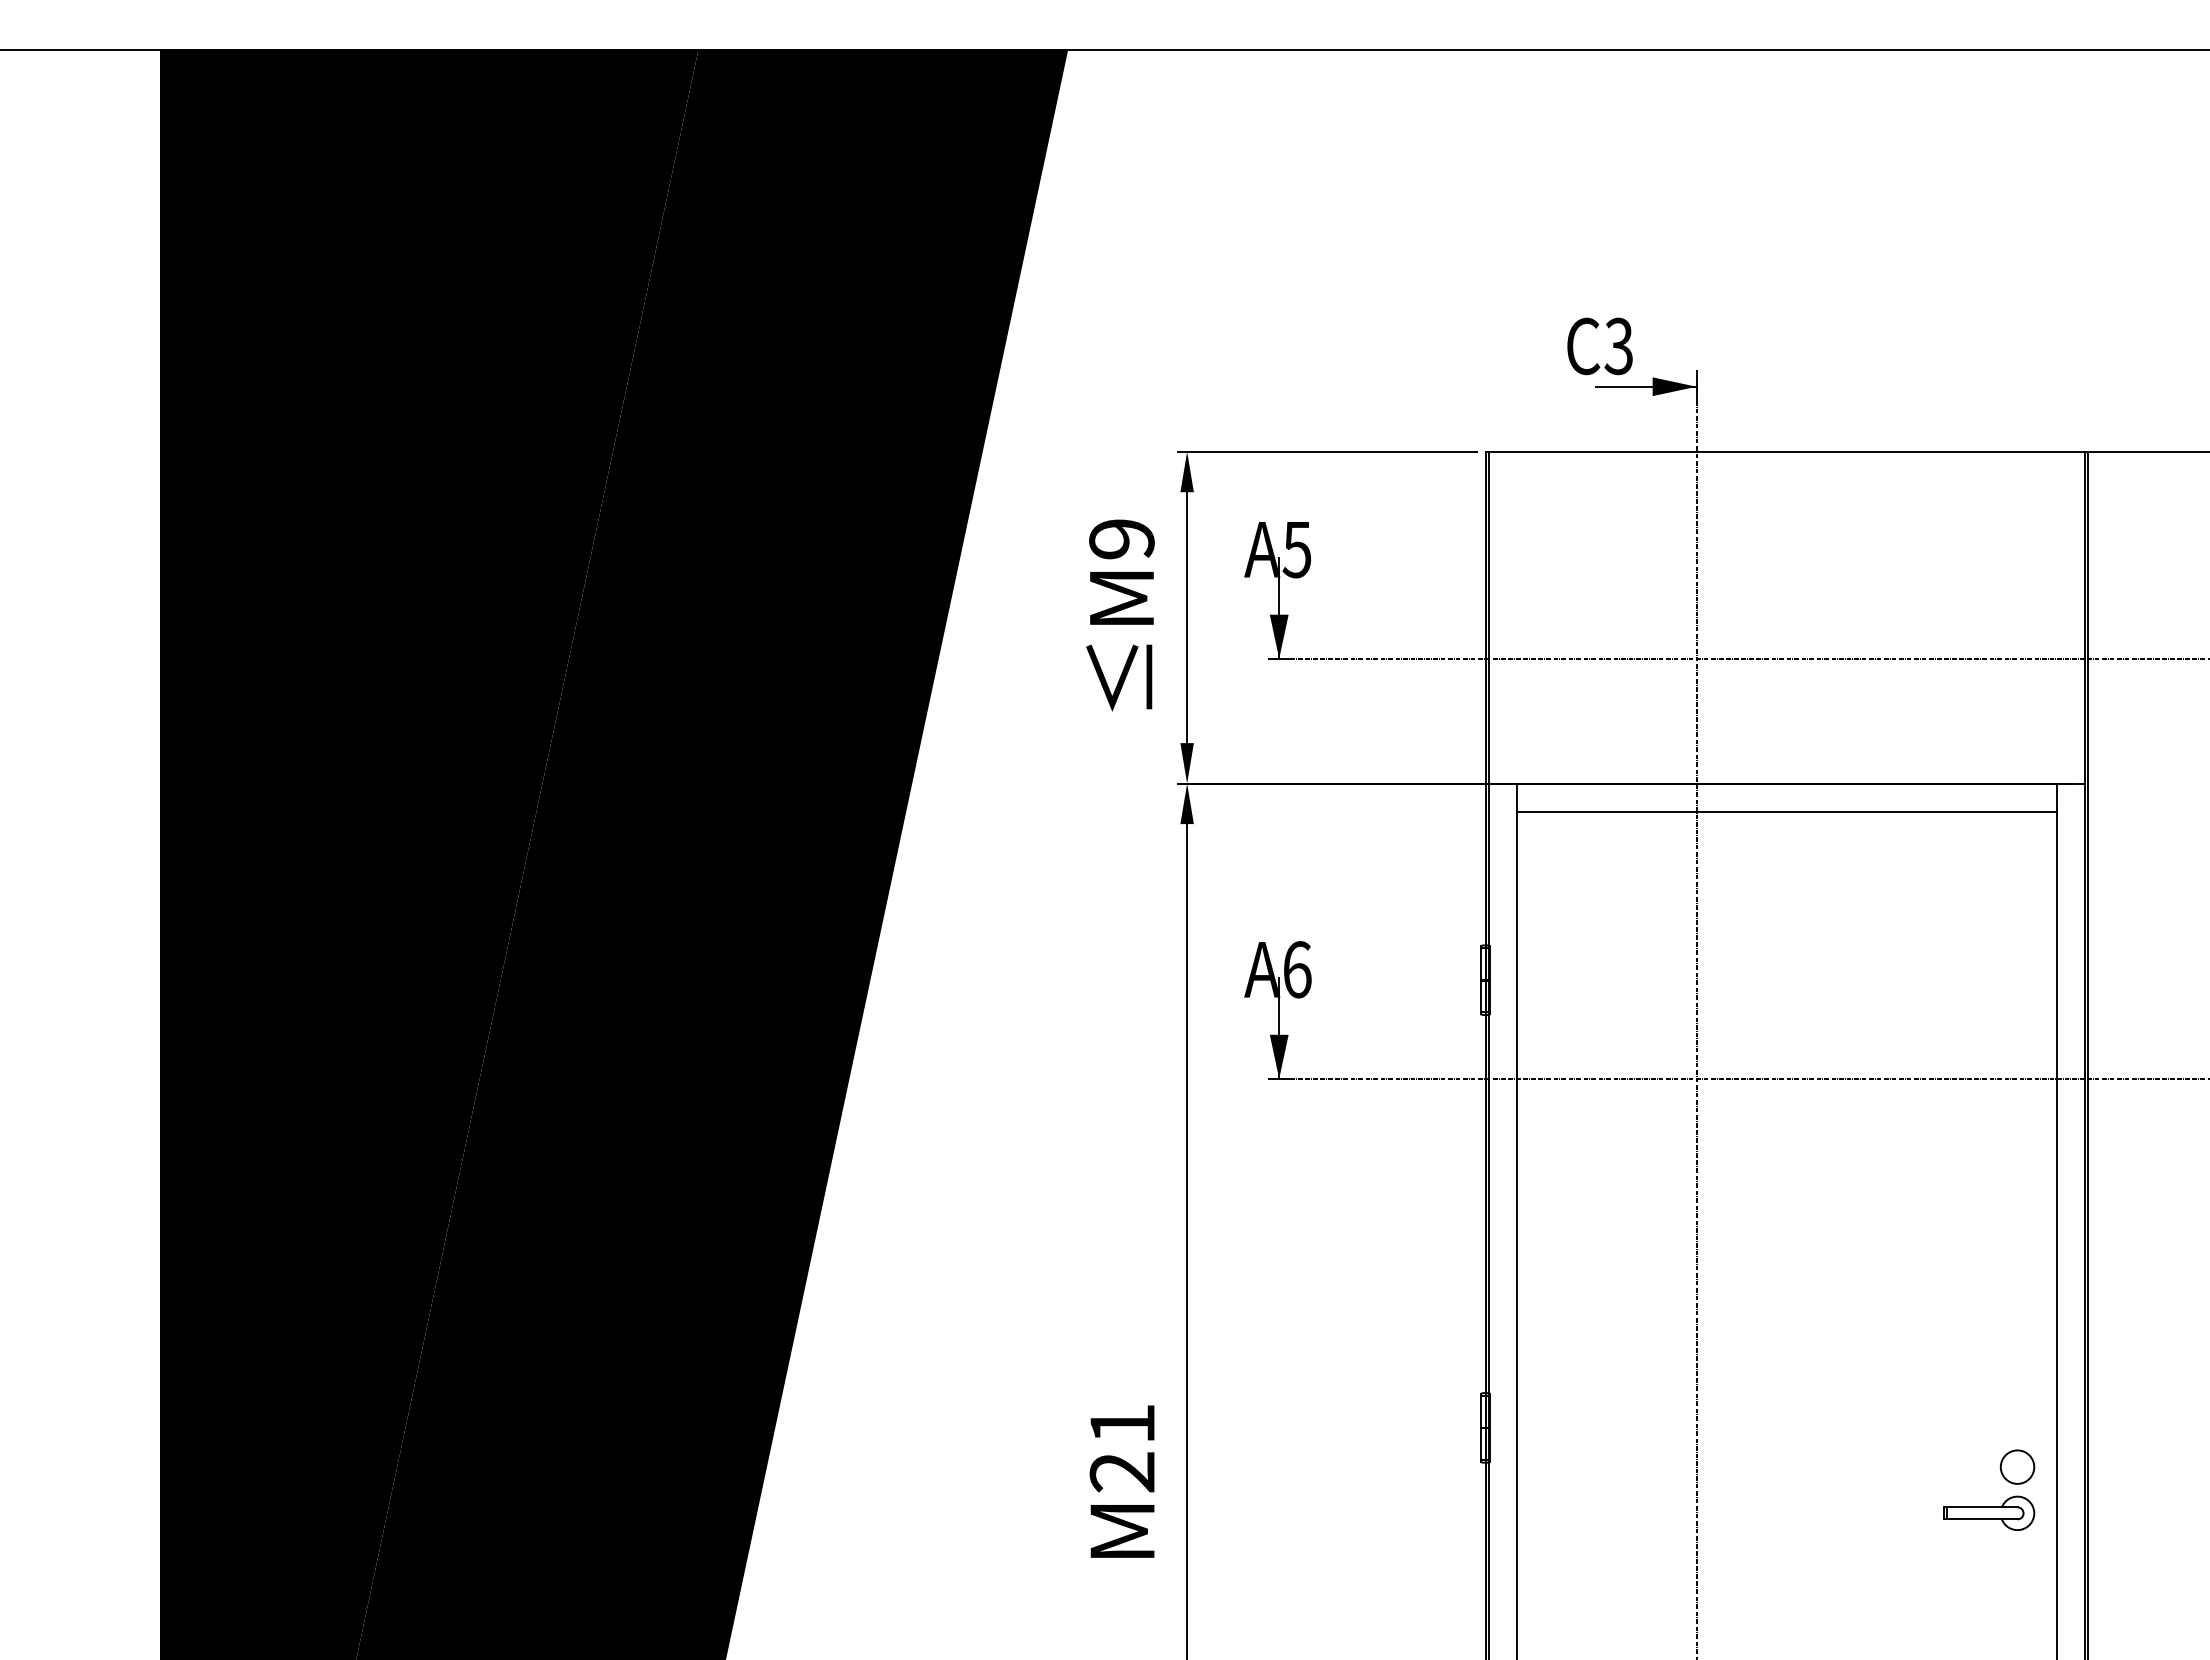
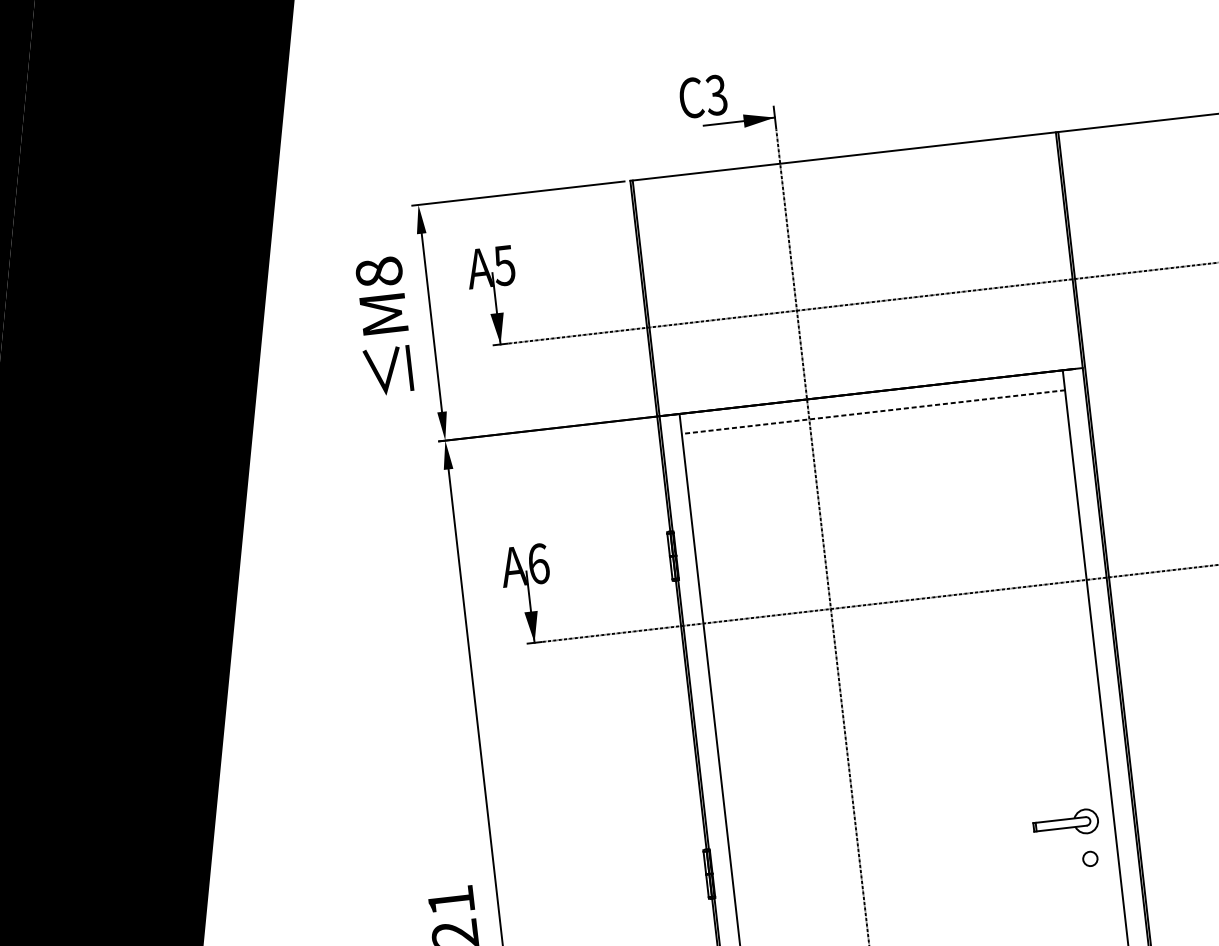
text: (1121, 539) -> (378, 272), M9 -> M8
line: (1786, 811) -> (873, 411), solid -> dashed
circle: (2017, 1466) -> (1090, 858), size x0.6
part: (1989, 1512) -> (1066, 823), moved

